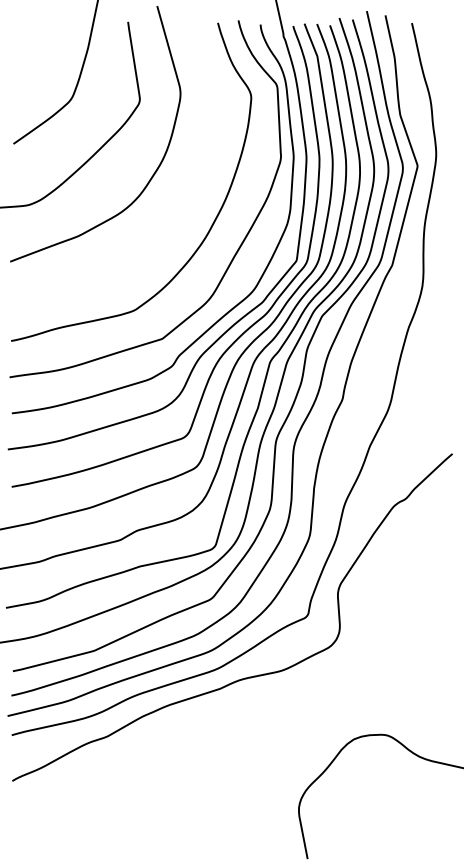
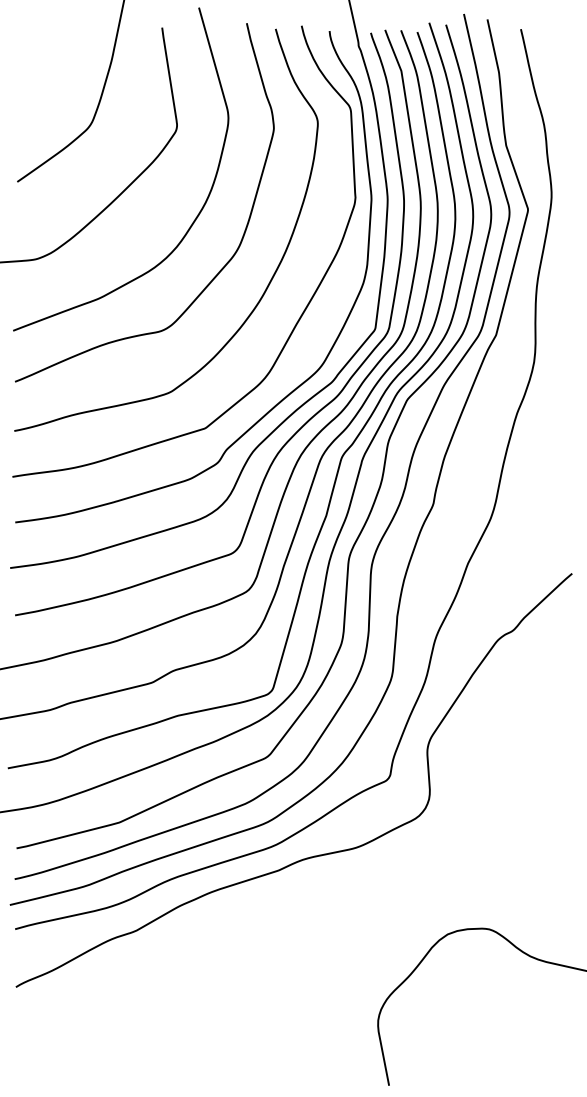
curve: (173, 214) -> (219, 270), added

